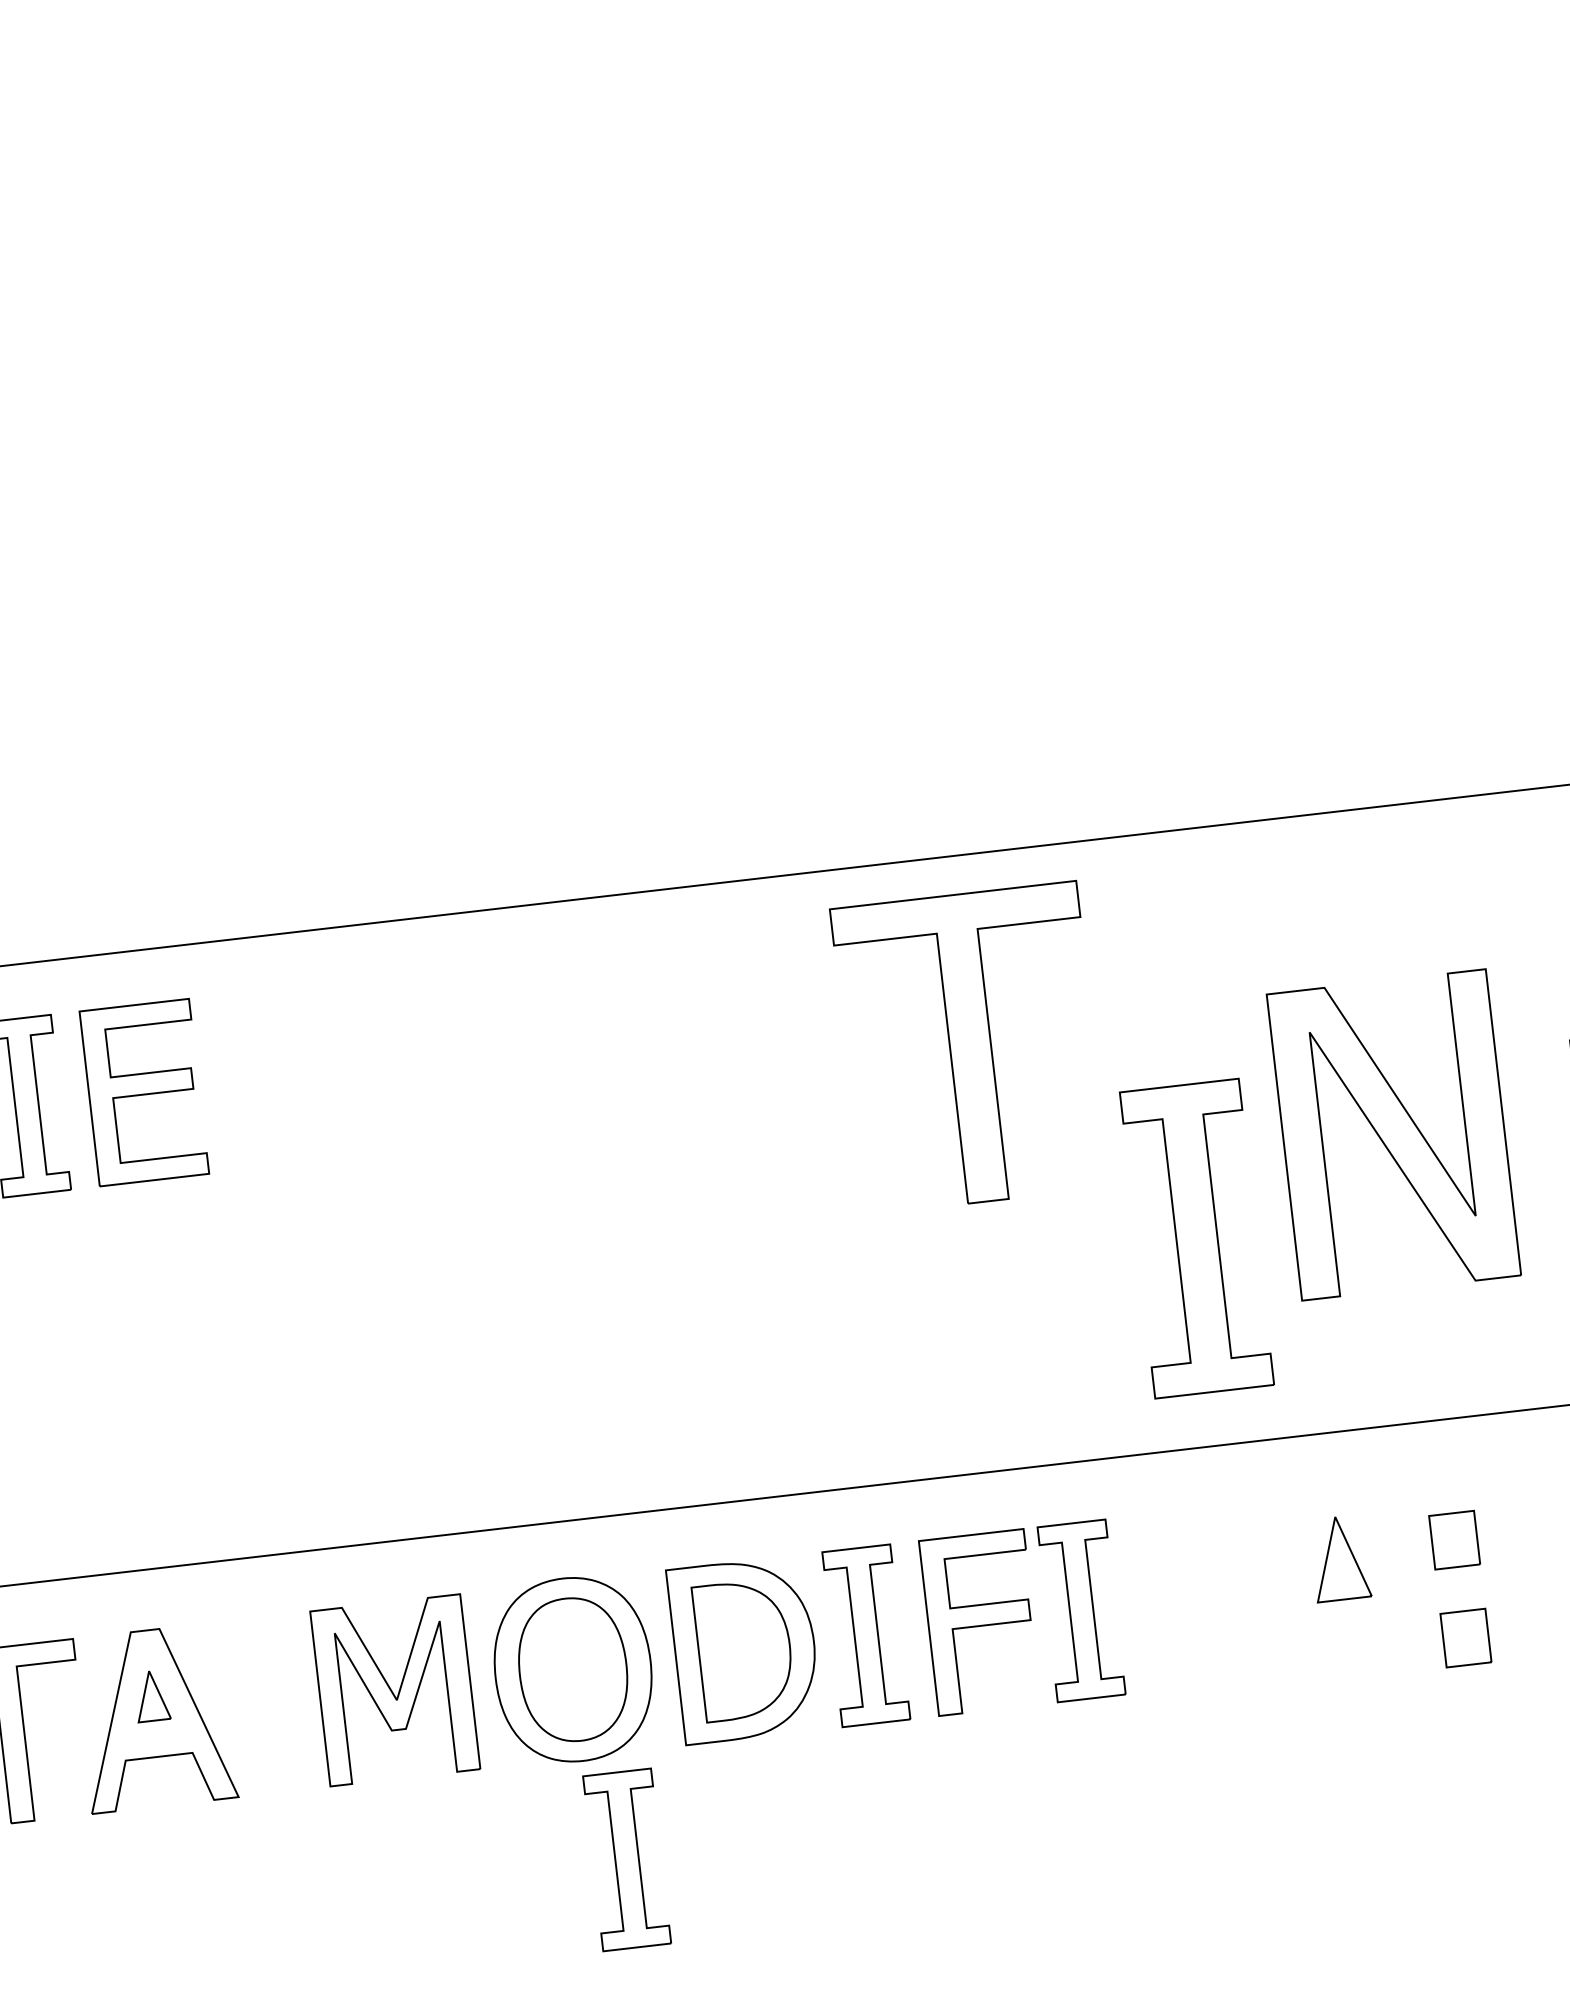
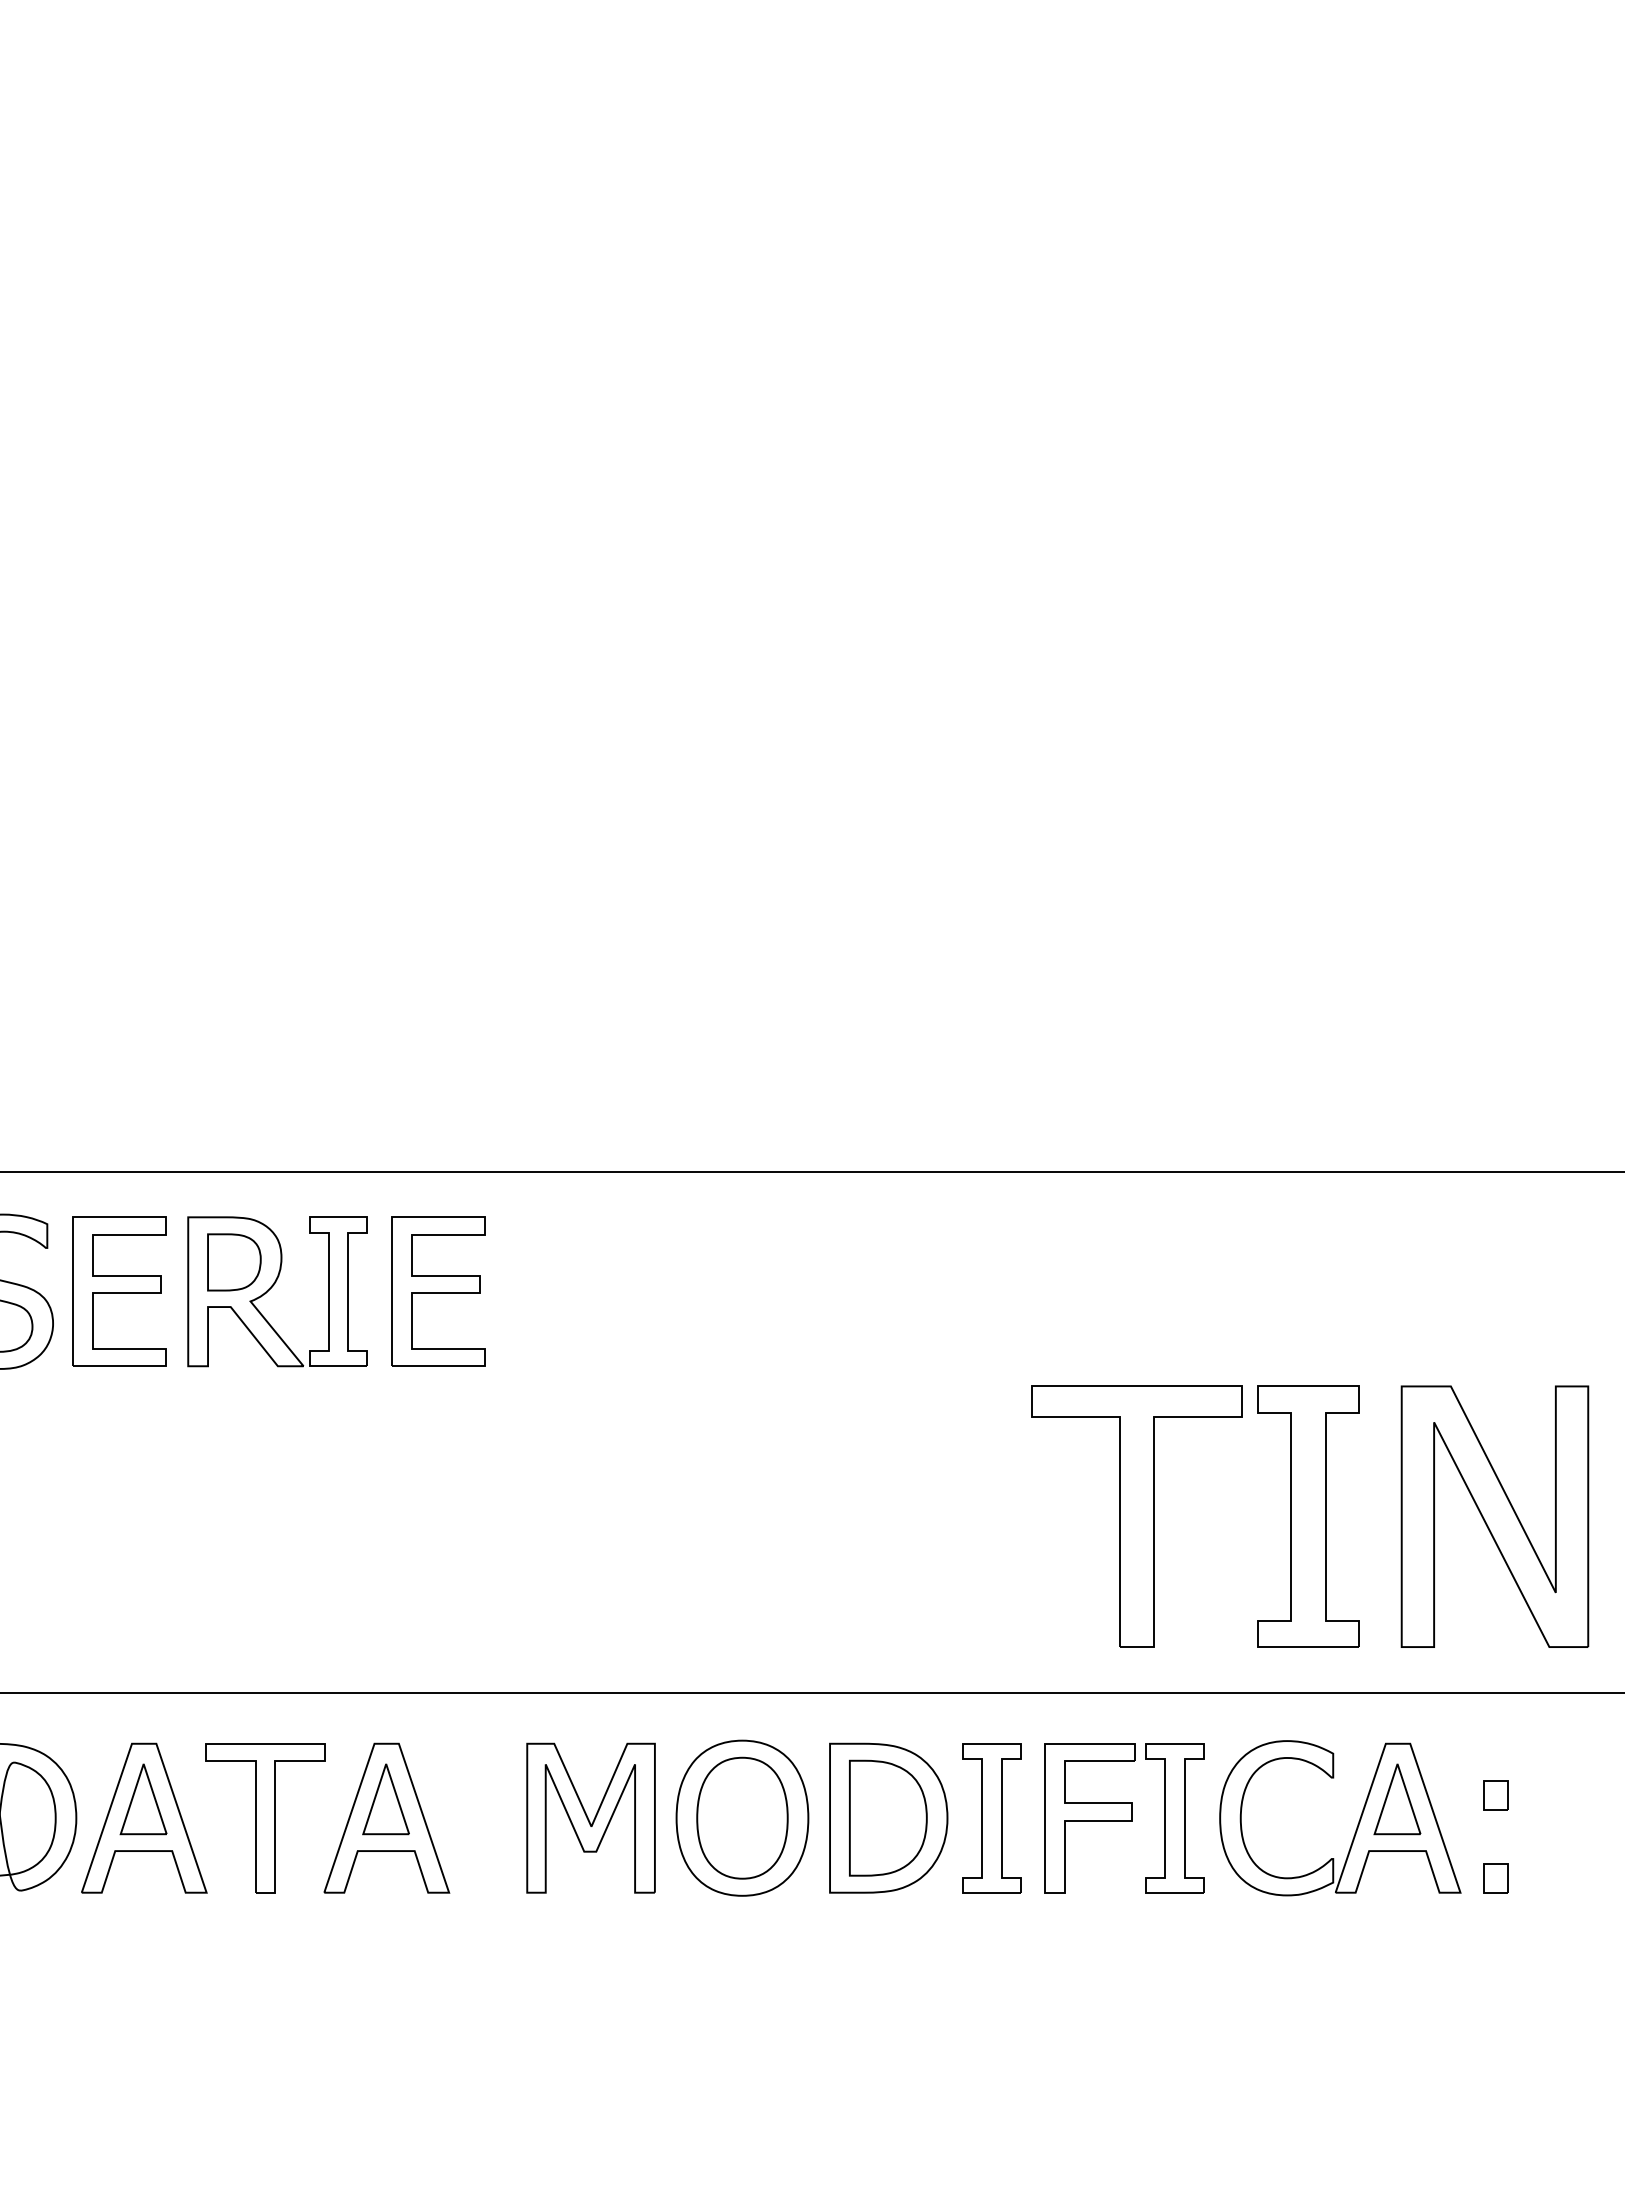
part: (970, 1047) -> (1136, 1516), moved
part: (1393, 1134) -> (1494, 1516), moved
part: (1454, 1540) -> (1495, 1795), size x0.62
part: (1296, 1593) -> (1357, 1824), added
part: (1465, 1638) -> (1495, 1878), size x0.62
part: (151, 1696) -> (385, 1799), size x1.67
part: (626, 1860) -> (768, 1983), removed

